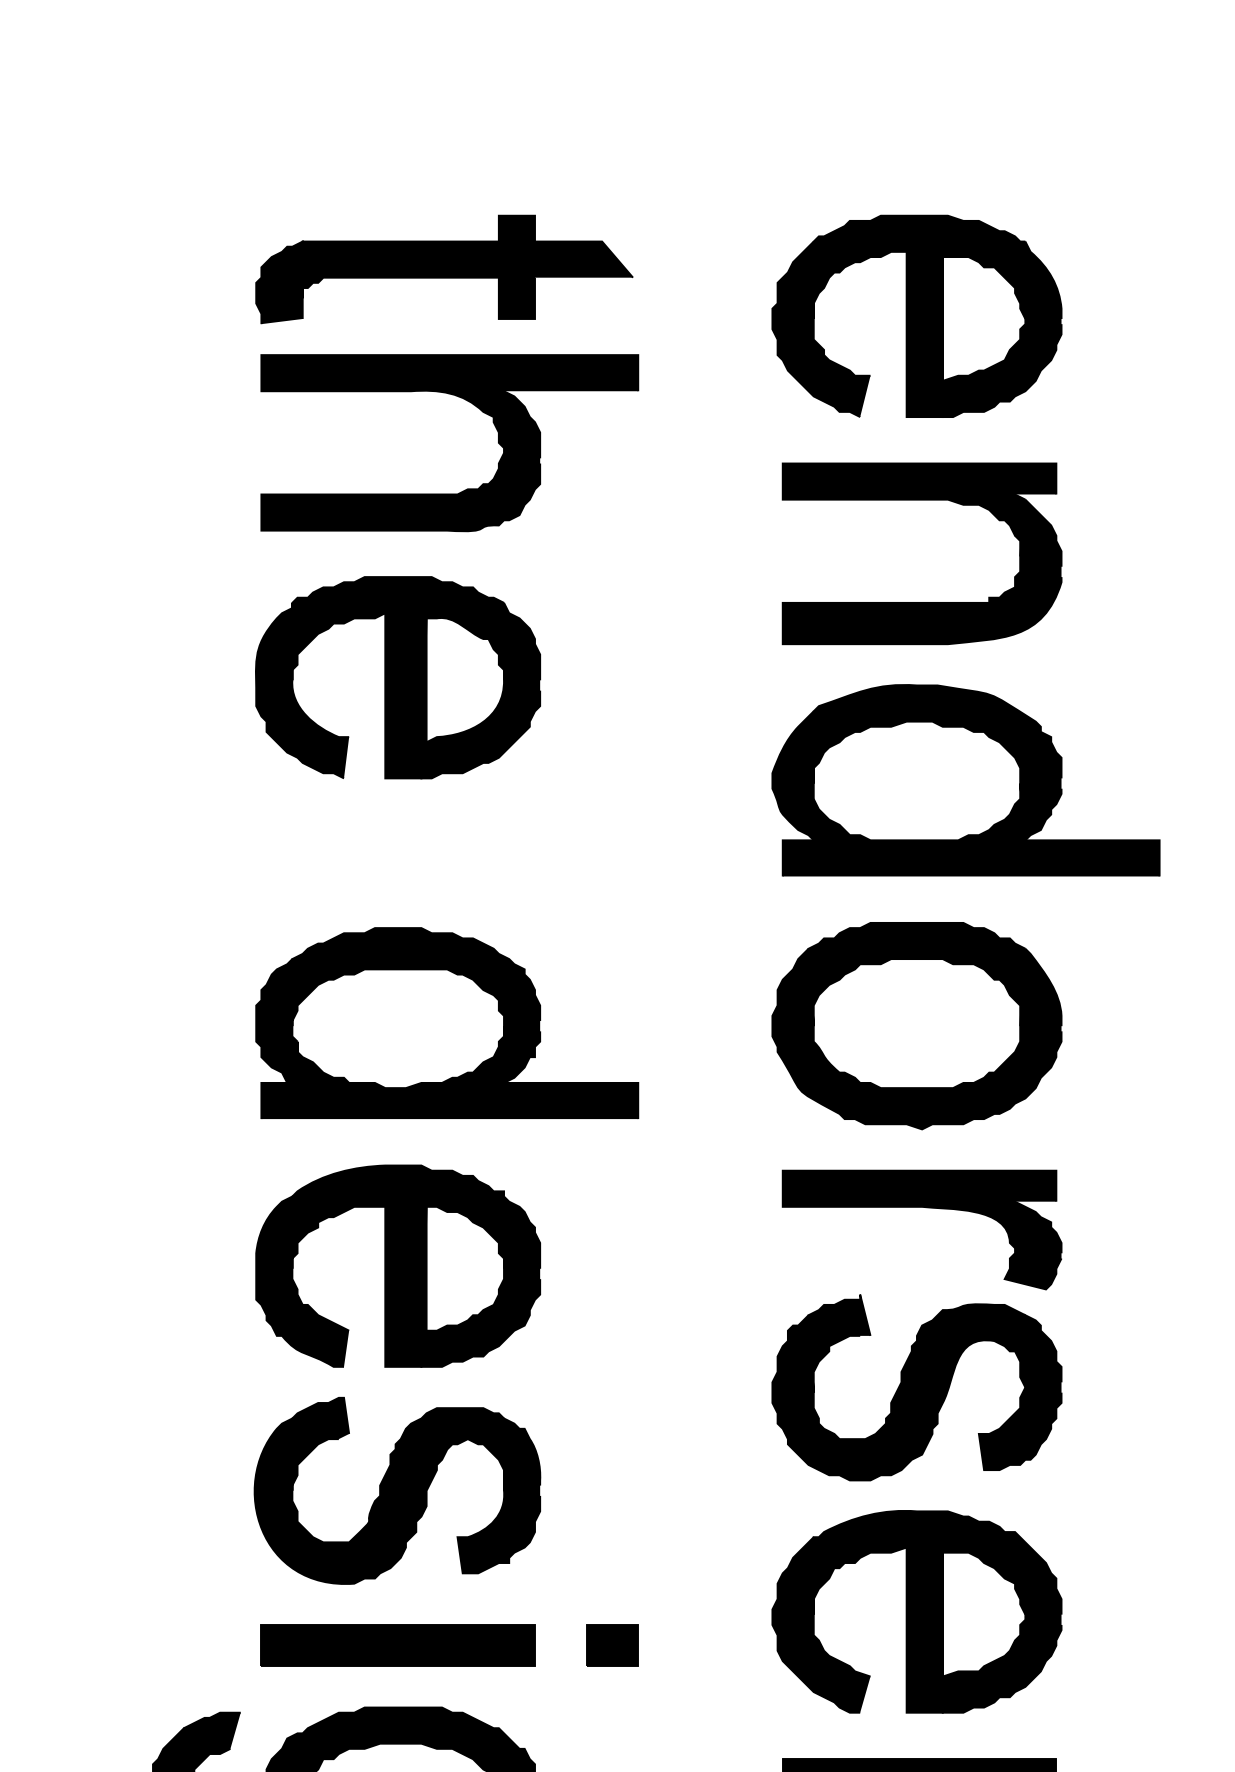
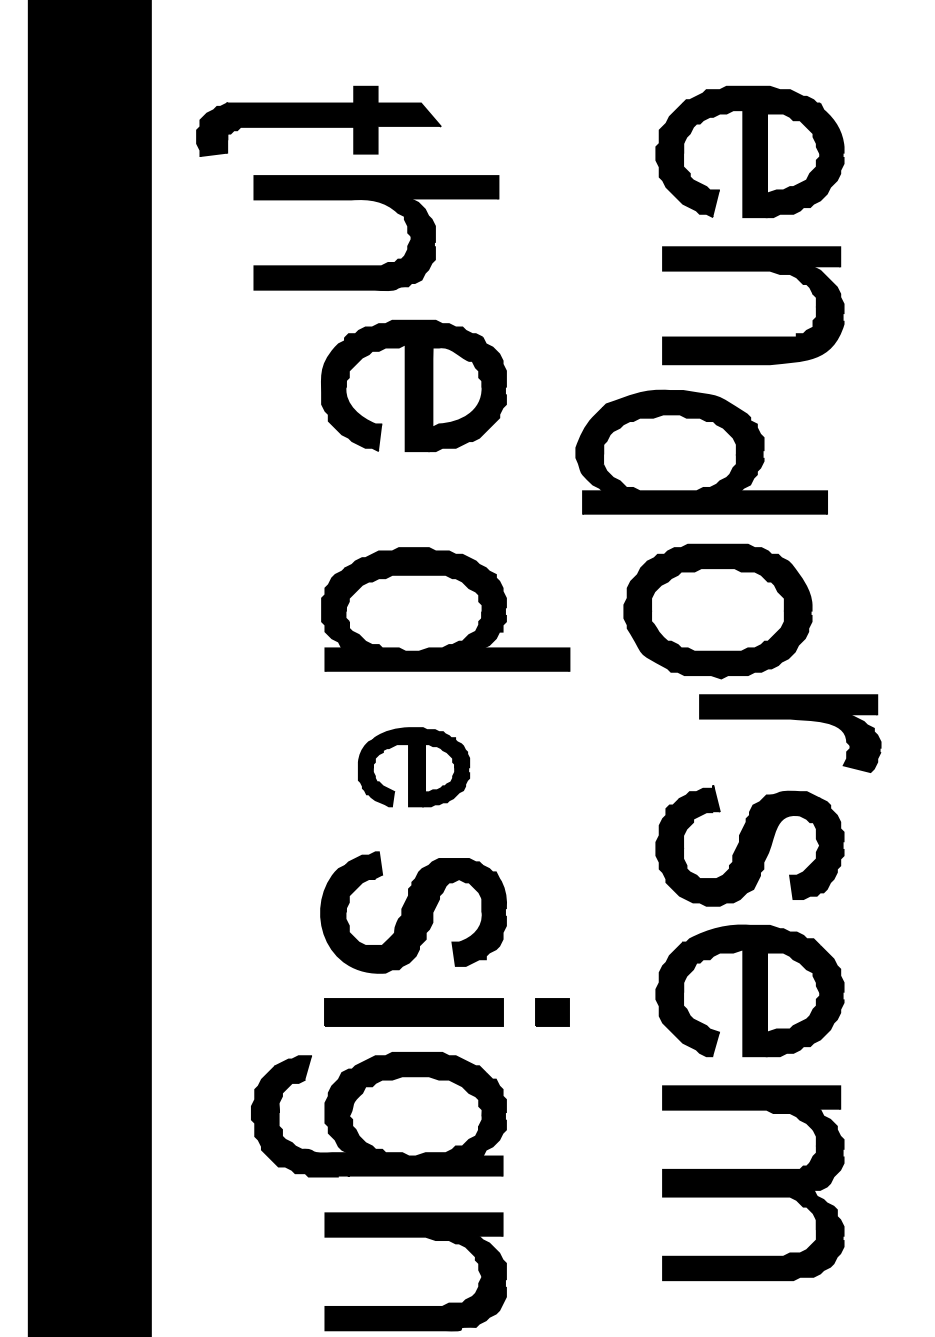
part: (443, 267) -> (318, 120), moved
part: (476, 408) -> (393, 210), moved
part: (965, 778) -> (701, 451), moved
part: (916, 1025) -> (717, 611), moved
part: (922, 1208) -> (790, 719), moved
part: (397, 1266) -> (413, 767), size x0.6

